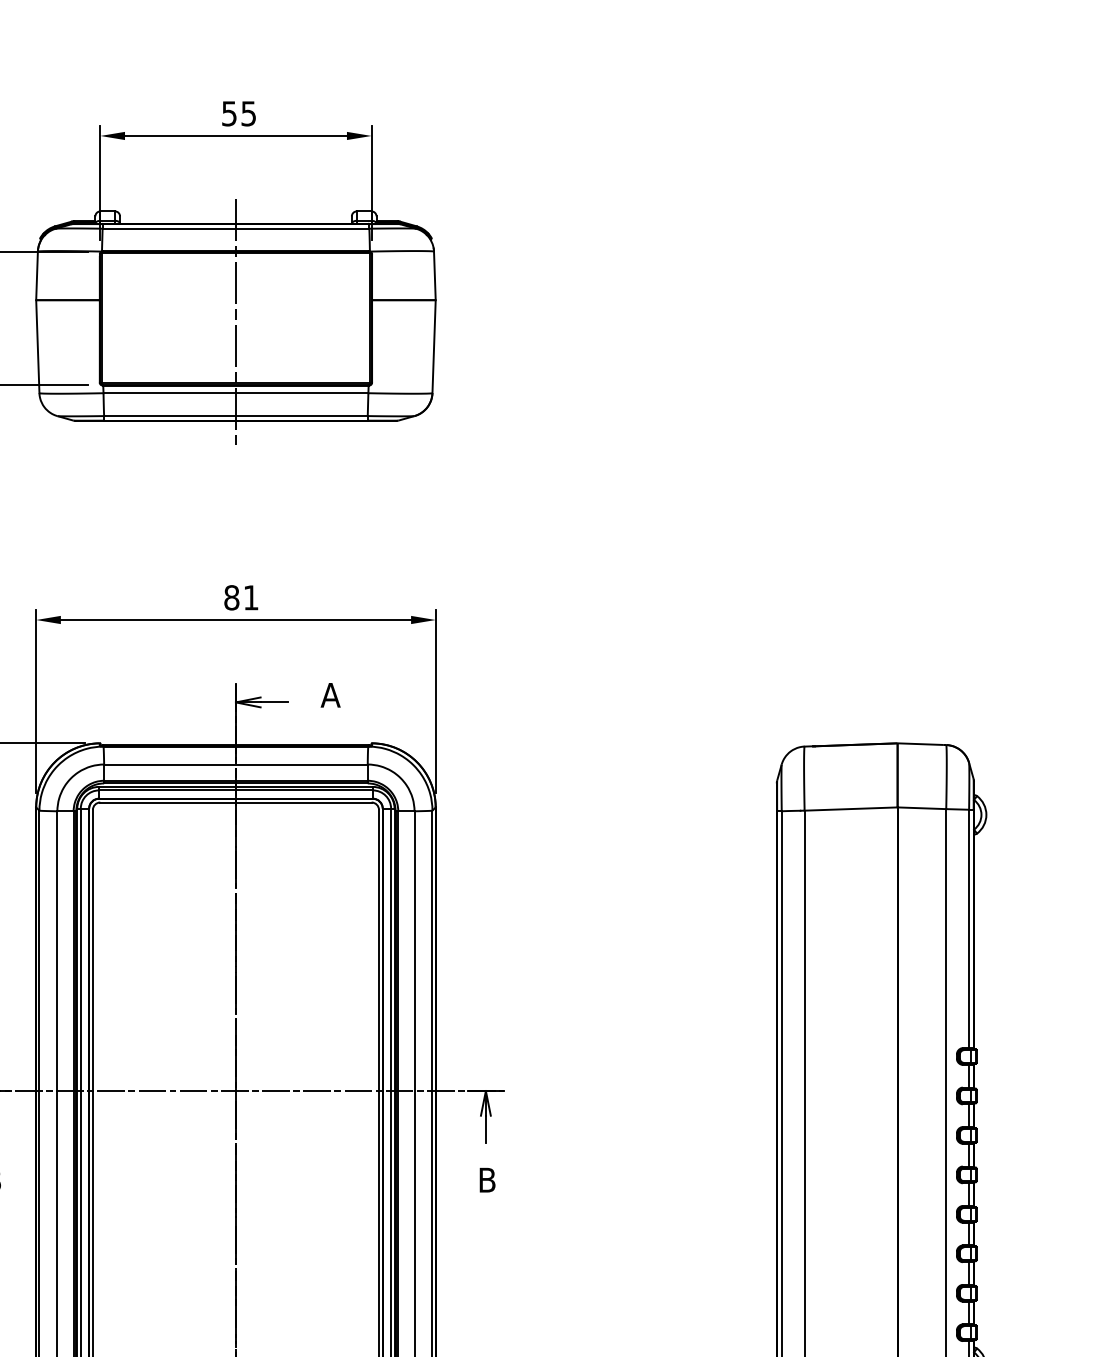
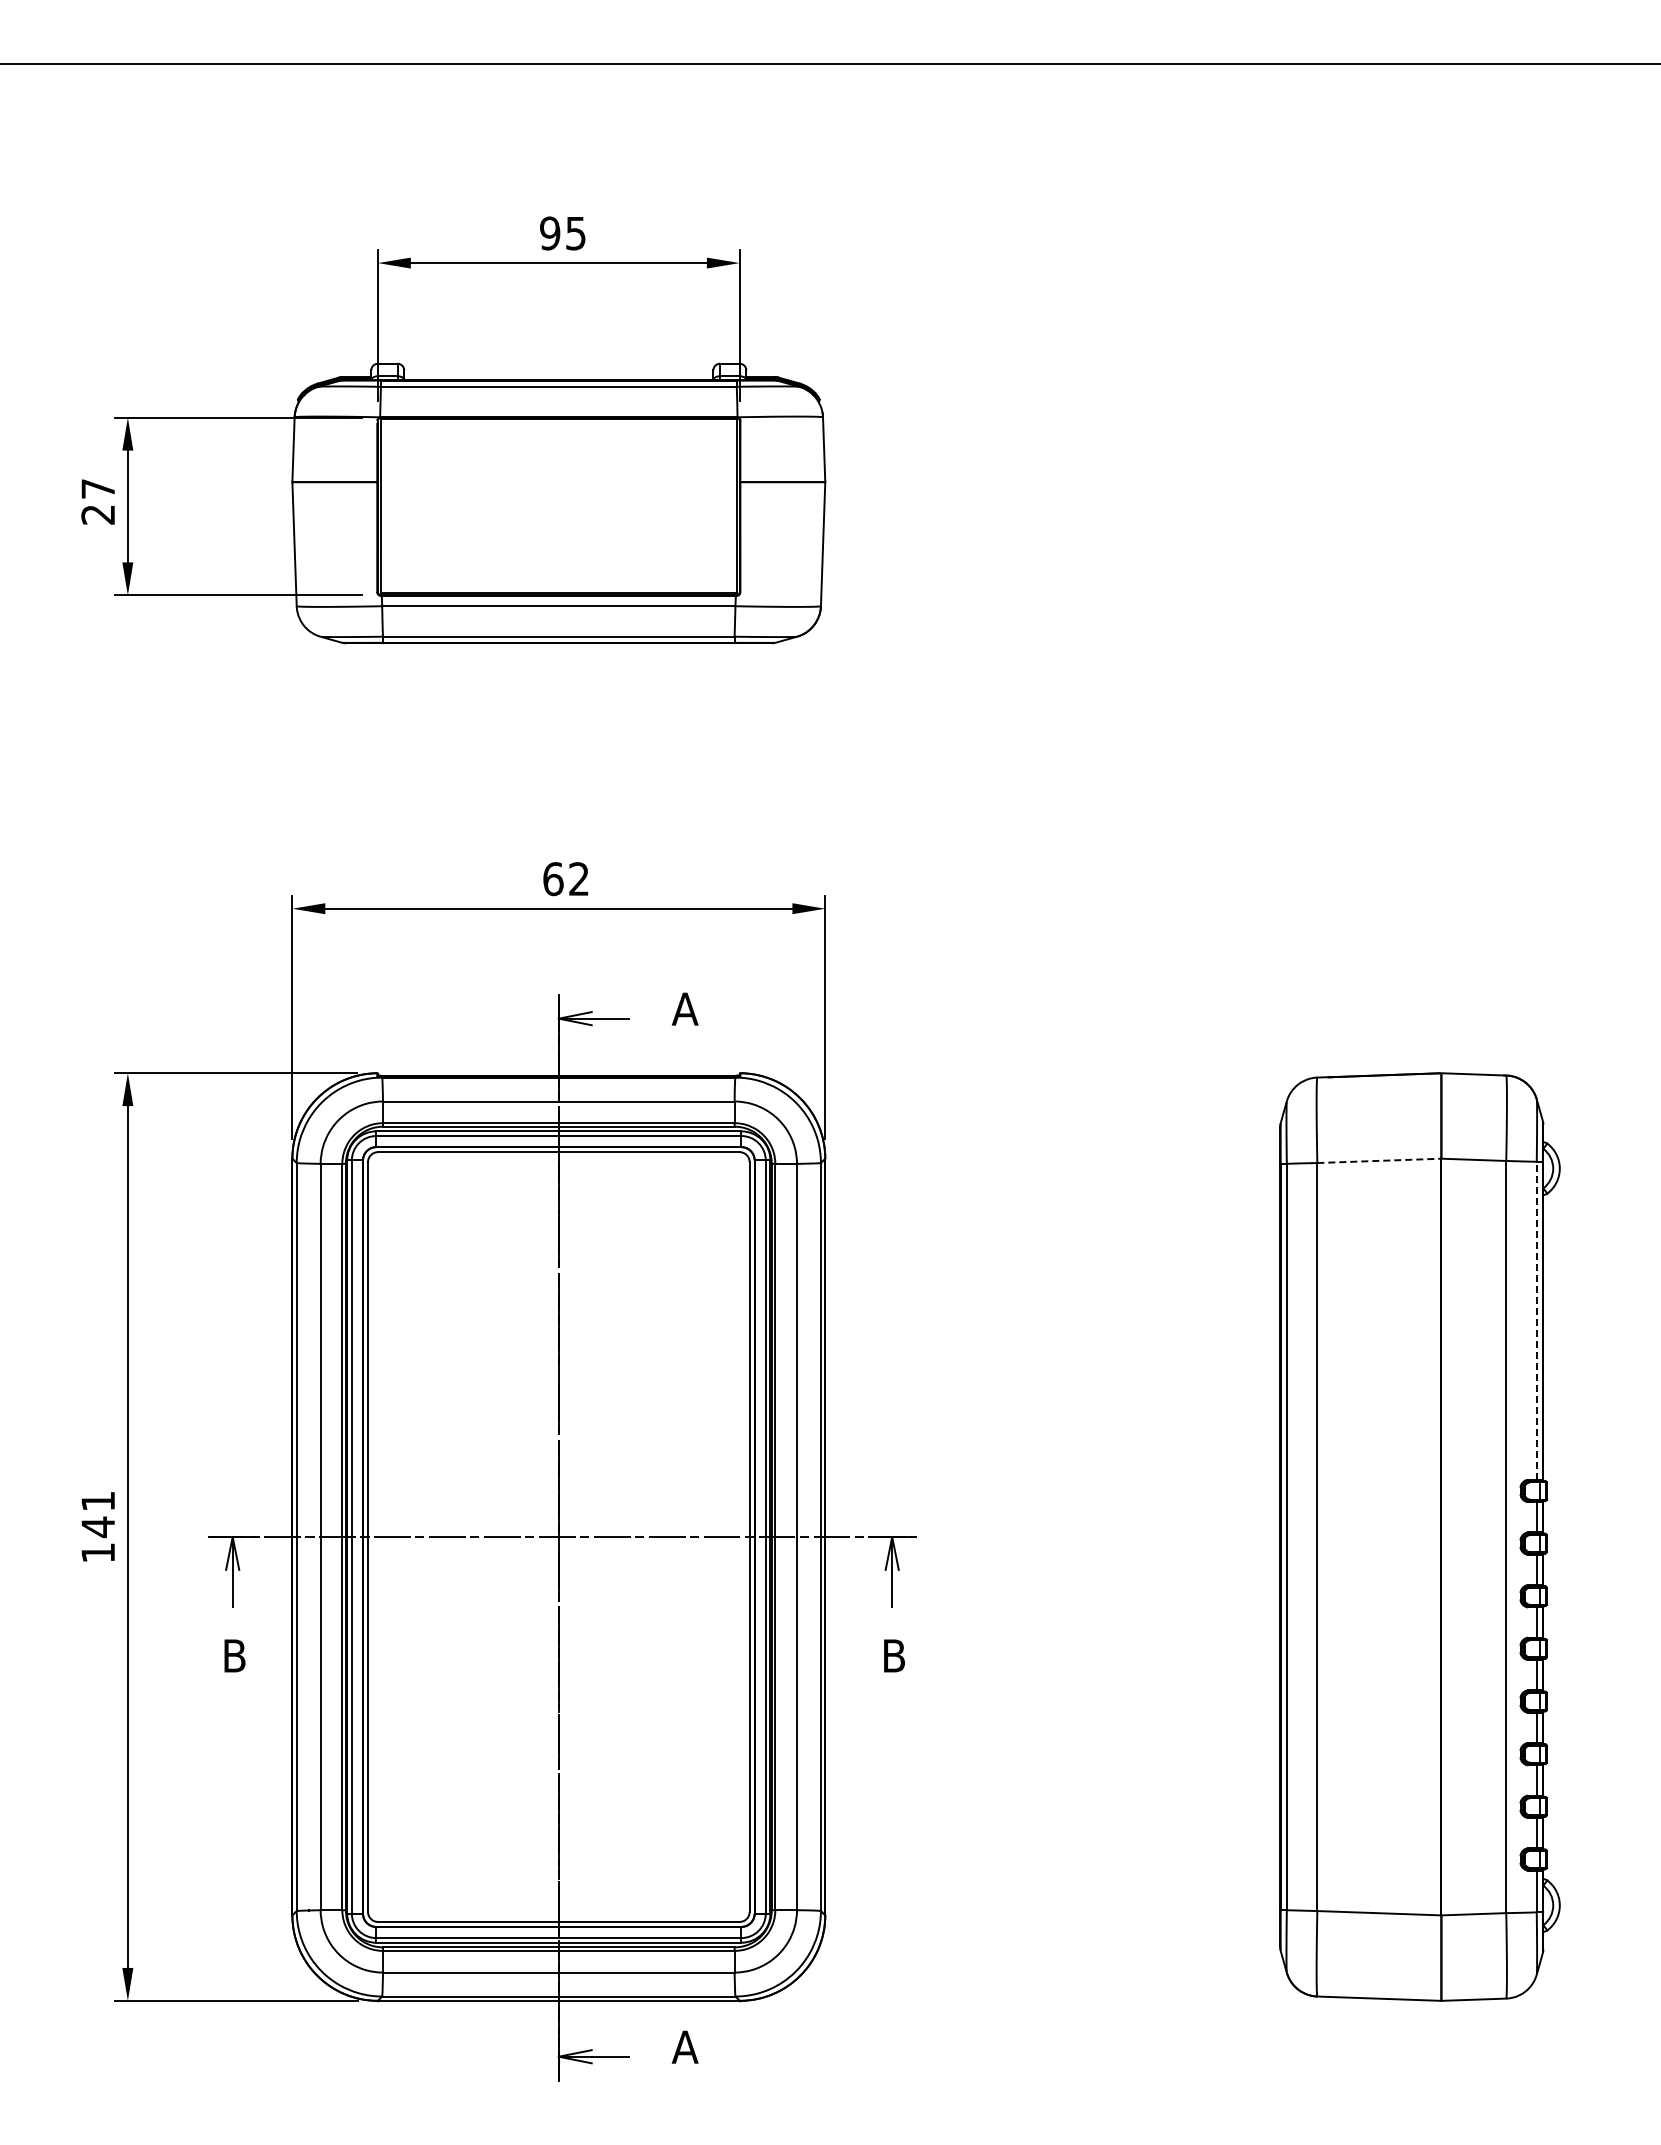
text: (229, 113) -> (550, 233), 55 -> 95
line: (235, 322) -> (558, 511), removed
text: (240, 597) -> (565, 878), 81 -> 62
line: (851, 808) -> (1379, 1160), solid -> dashed
line: (968, 928) -> (1536, 1320), solid -> dashed

